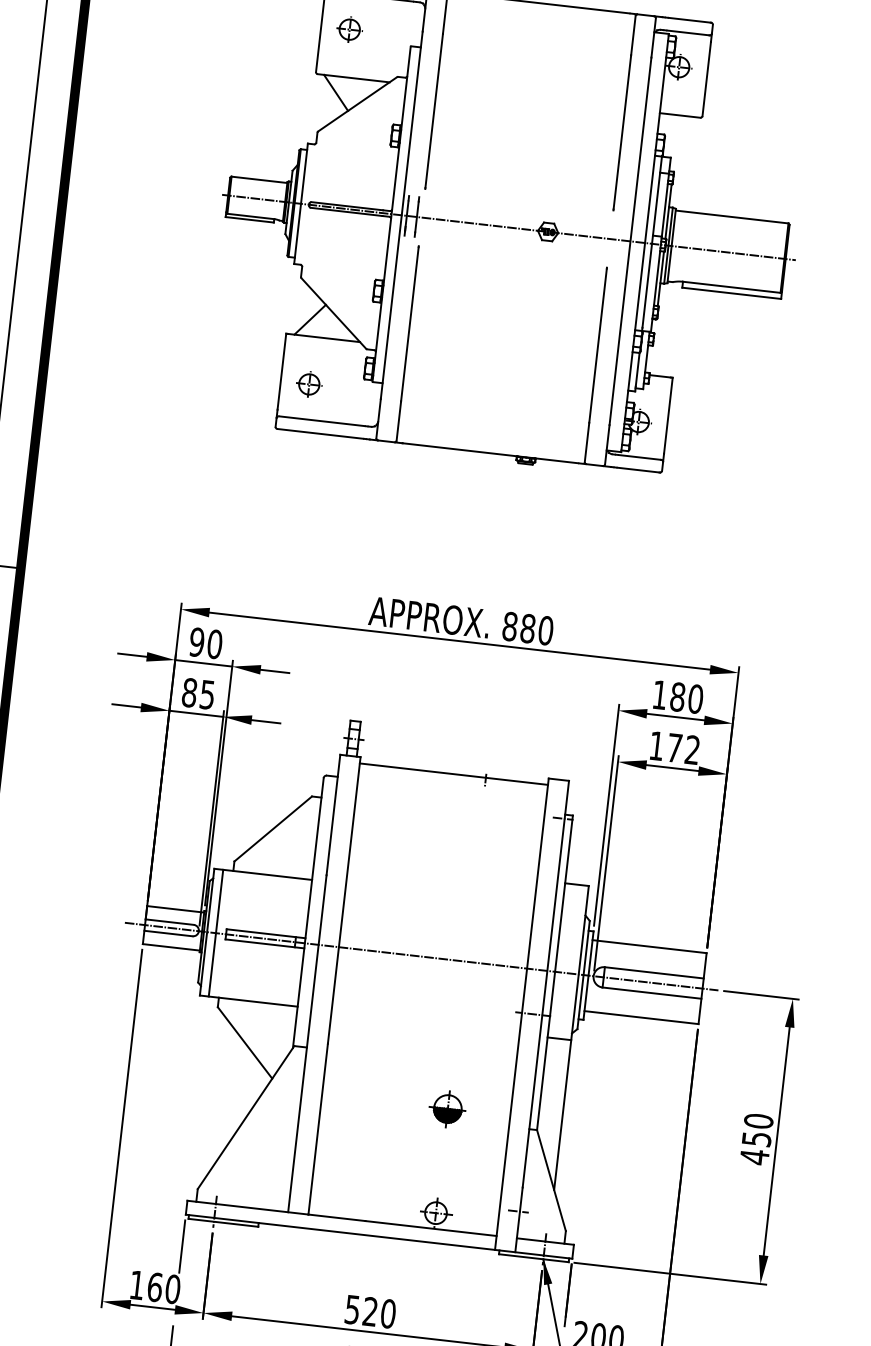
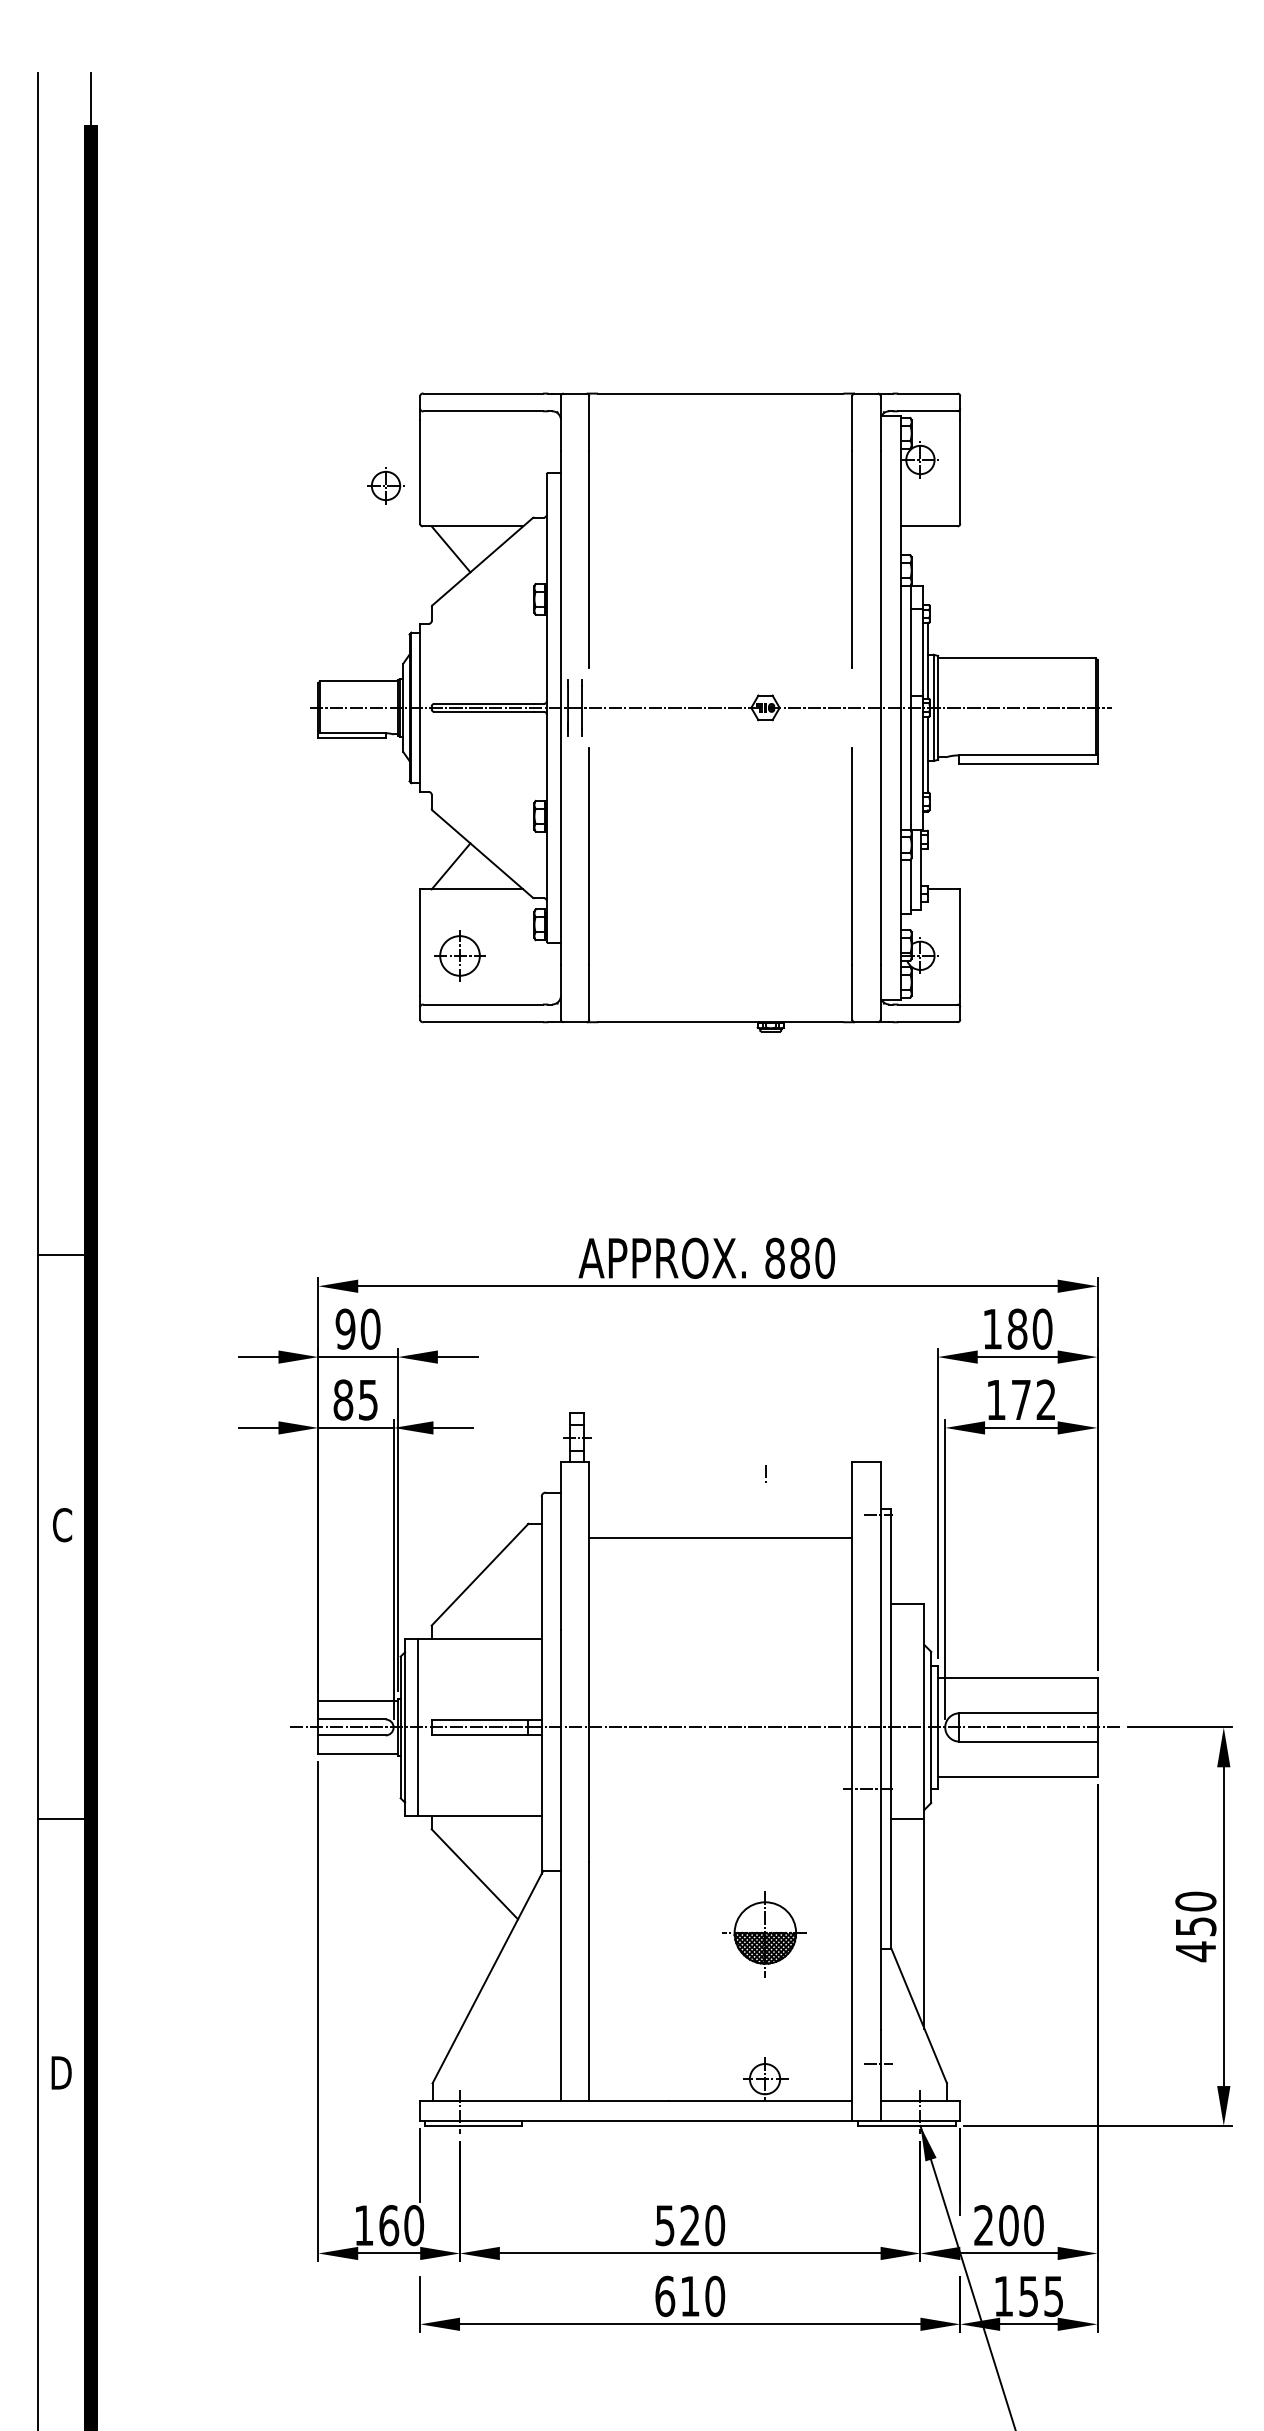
part: (349, 29) -> (385, 485), moved
part: (308, 384) -> (459, 955), size x1.4
line: (453, 774) -> (720, 1537), moved
part: (447, 1109) -> (764, 1934), size x1.6

